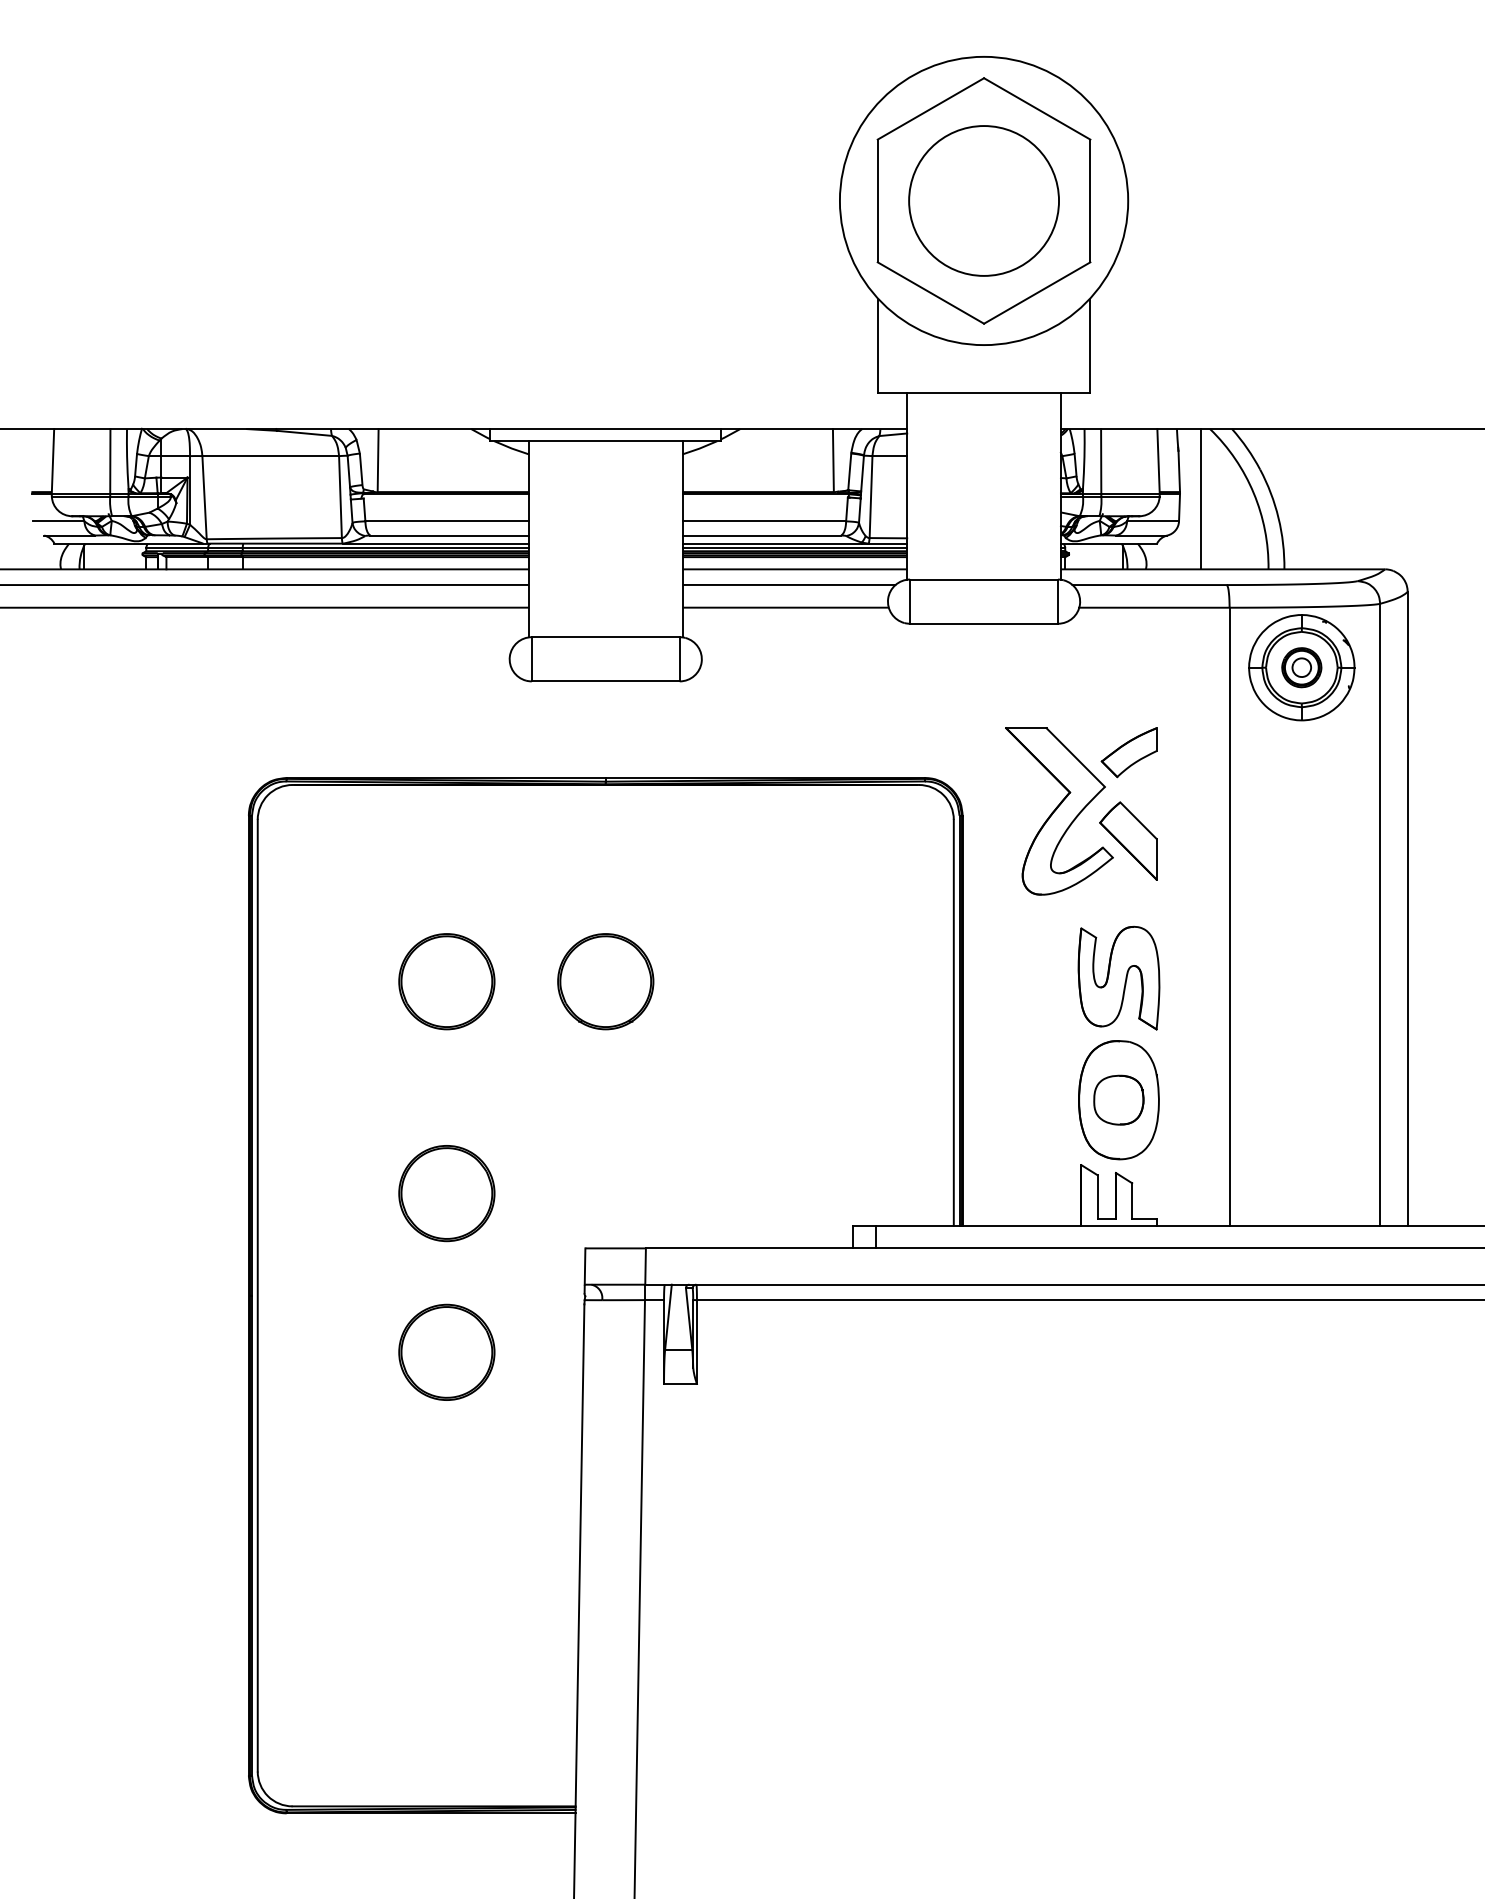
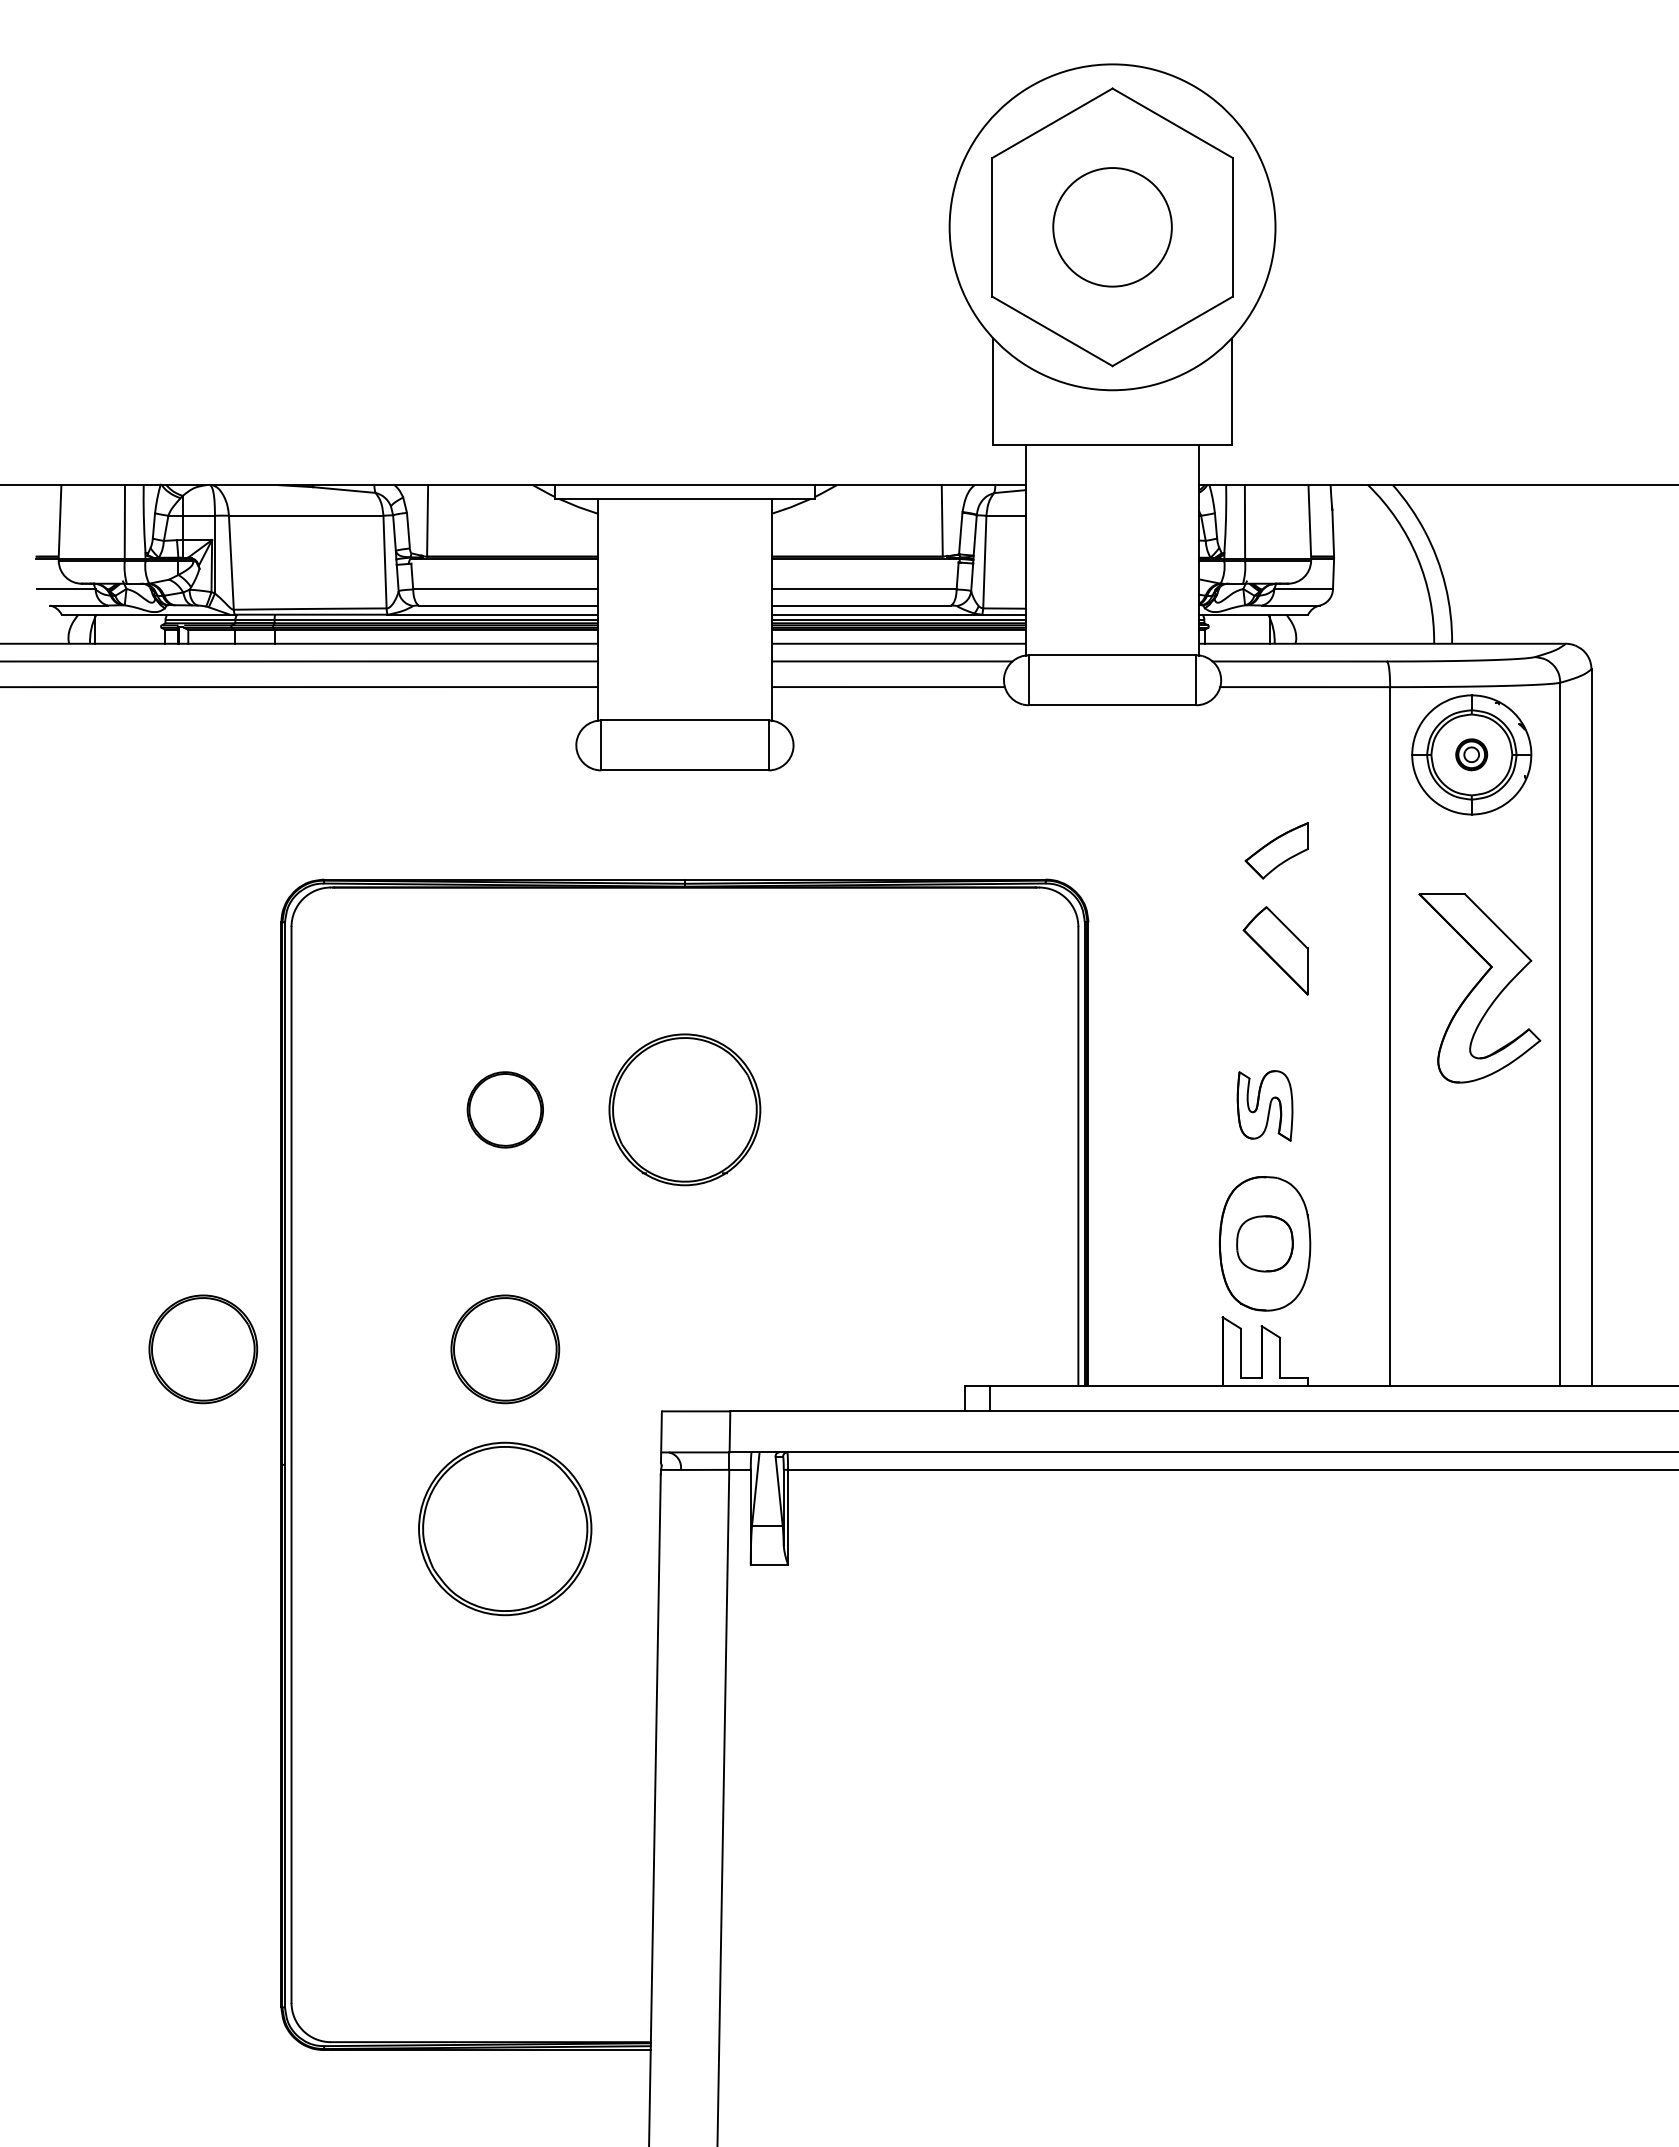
circle: (983, 201) -> (1112, 227), size x0.7
line: (1201, 499) -> (1358, 564), removed
part: (1301, 667) -> (1471, 754), size x0.7
part: (1059, 811) -> (1479, 988), moved
part: (1118, 977) -> (1264, 1105), size x0.6
part: (447, 981) -> (505, 1109), size x0.7
part: (605, 981) -> (684, 1109), size x1.4
part: (179, 1193) -> (203, 1349), added
part: (447, 1351) -> (505, 1528), size x1.6

